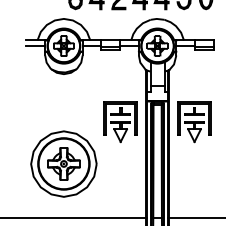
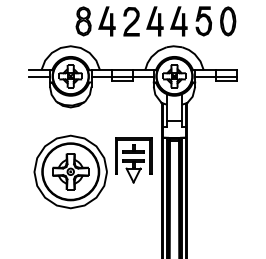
part: (193, 122) -> (214, 160), removed
part: (63, 163) -> (70, 171), moved

